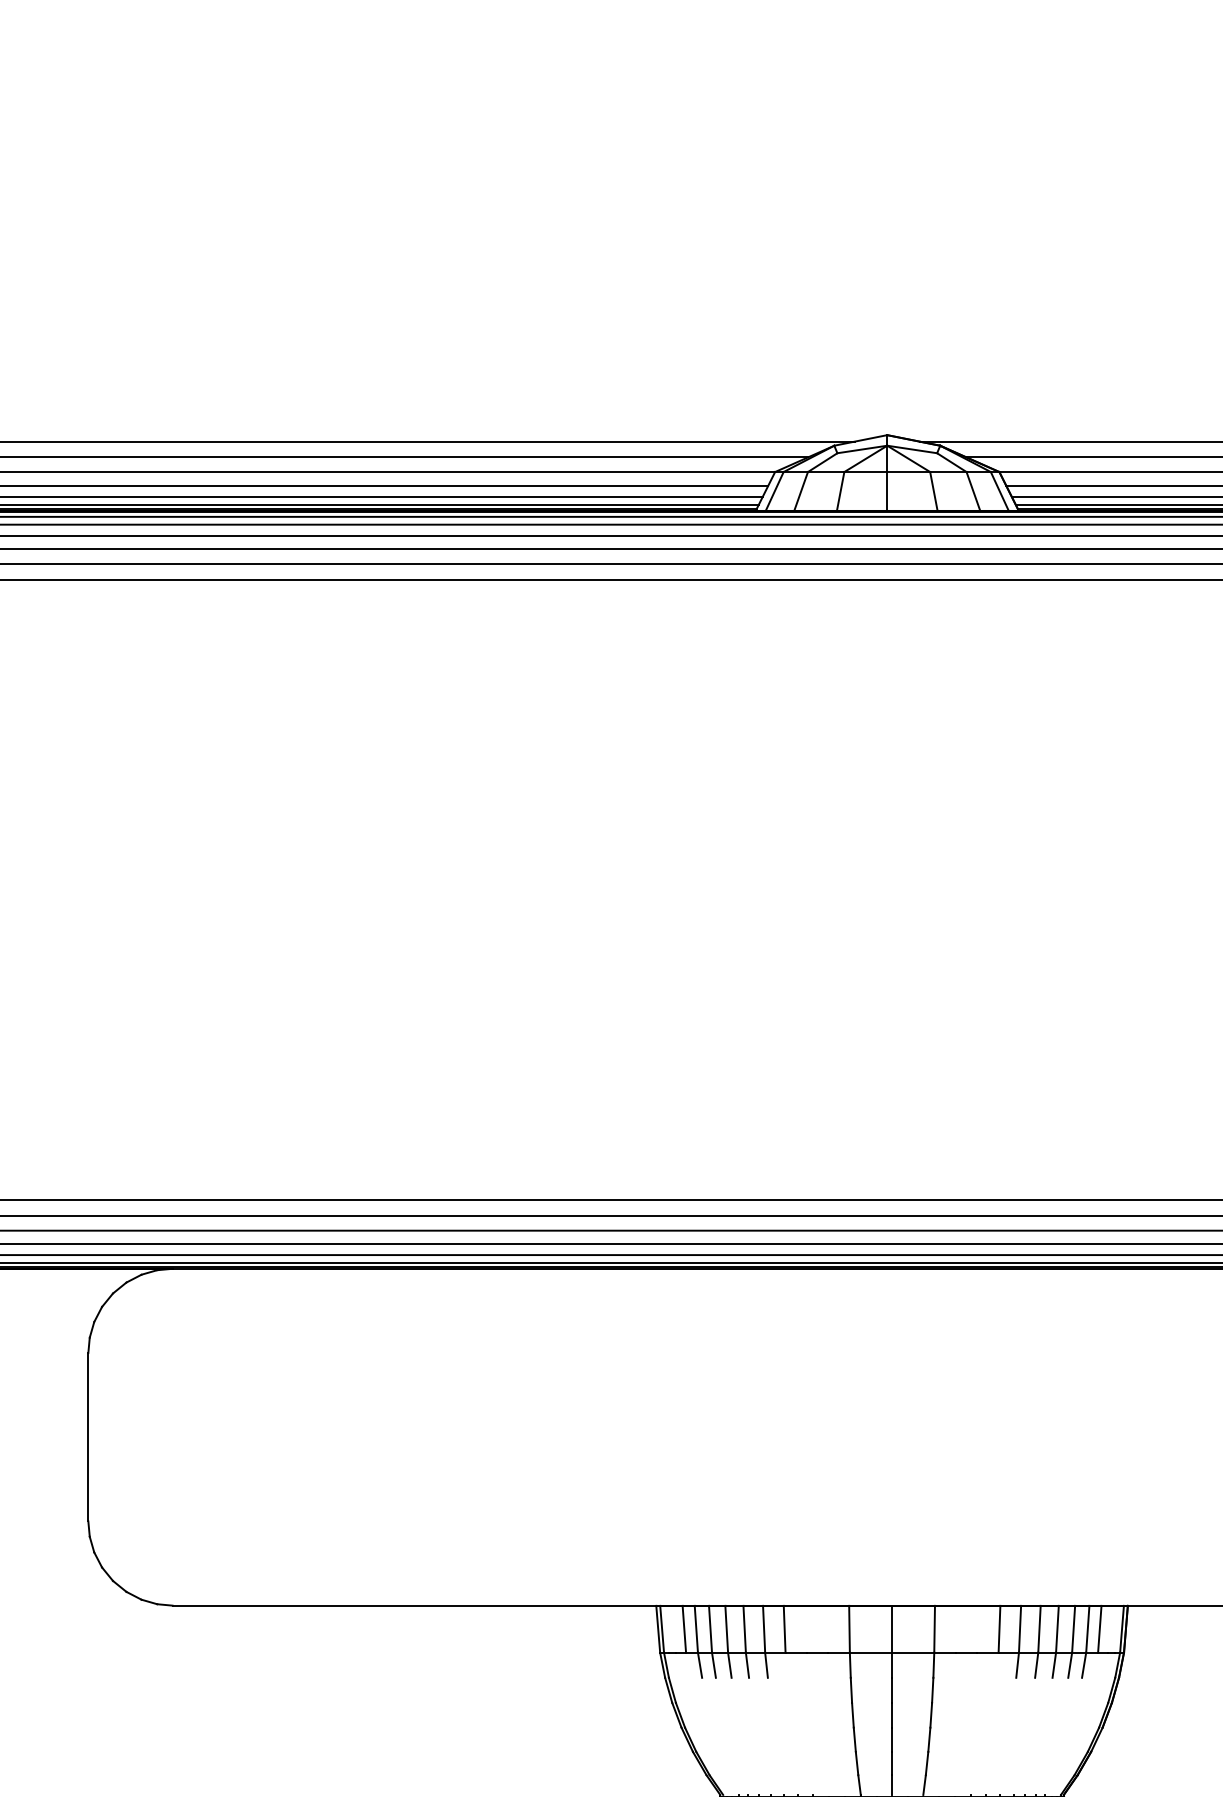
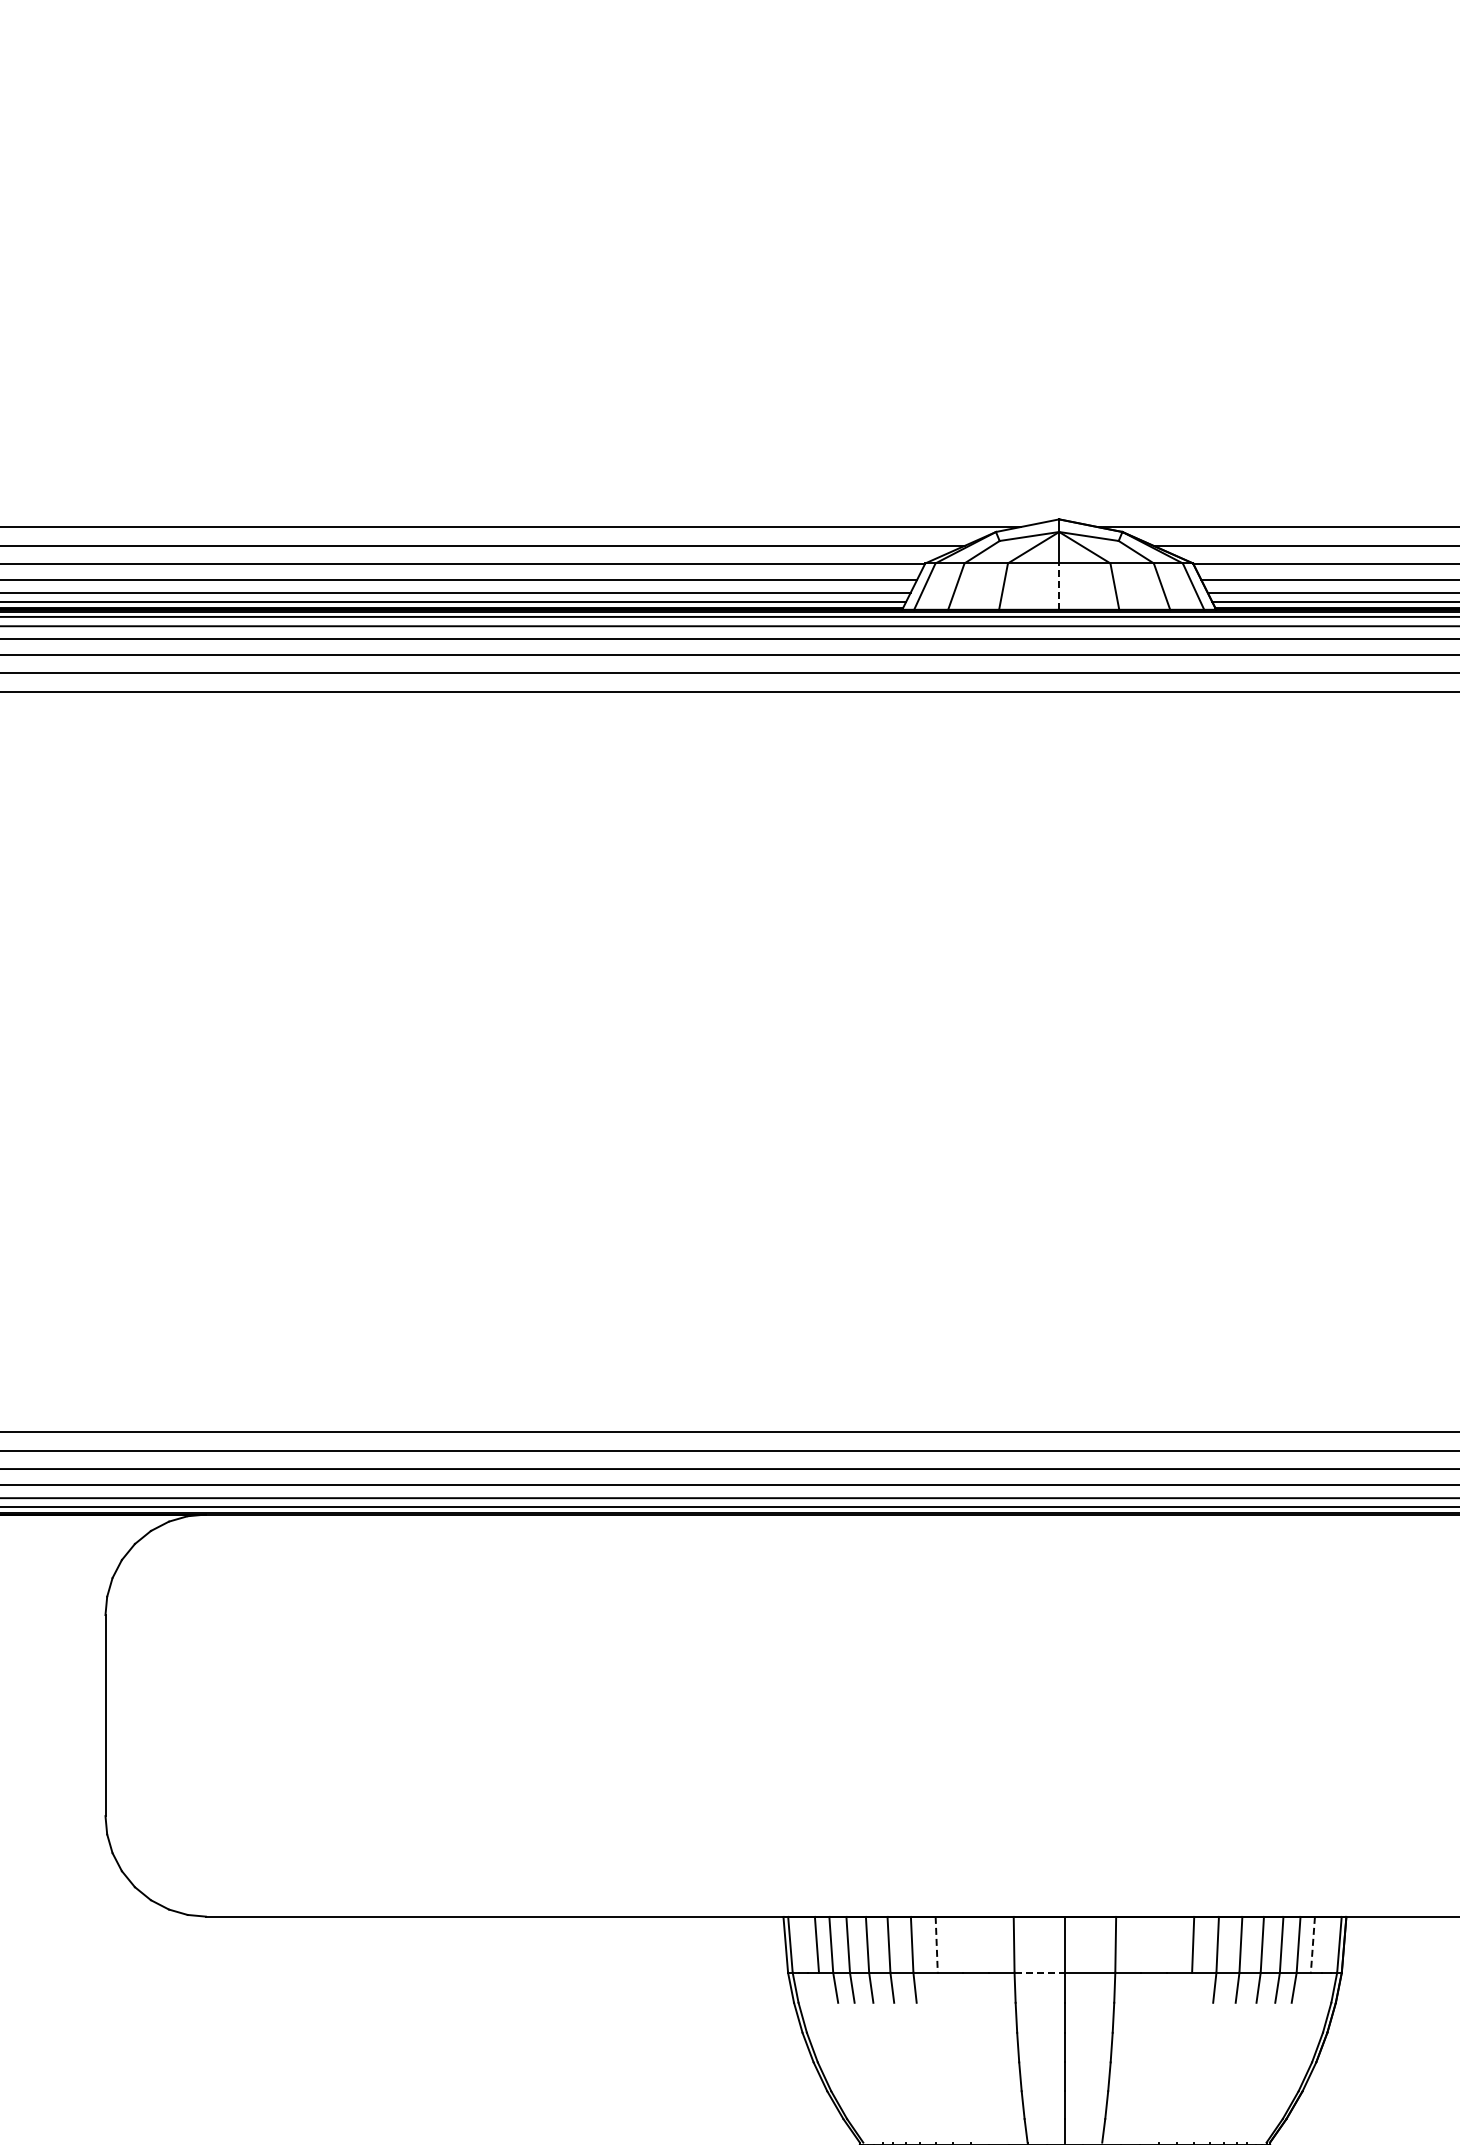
line: (887, 491) -> (1059, 586), solid -> dashed
line: (784, 1628) -> (936, 1944), solid -> dashed
line: (1099, 1628) -> (1312, 1944), solid -> dashed
line: (871, 1652) -> (1040, 1972), solid -> dashed

